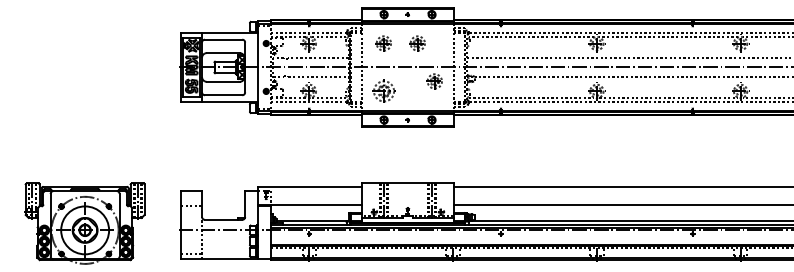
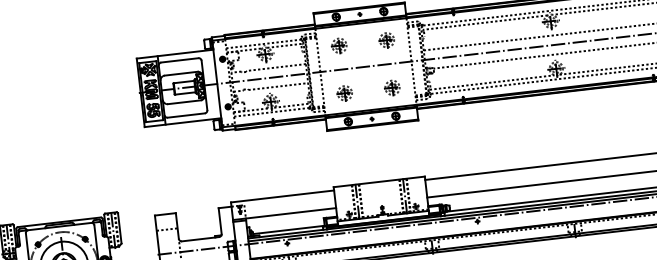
part: (417, 43) -> (386, 40), moved
part: (434, 81) -> (392, 87), moved
part: (383, 91) -> (344, 93), size x0.71

